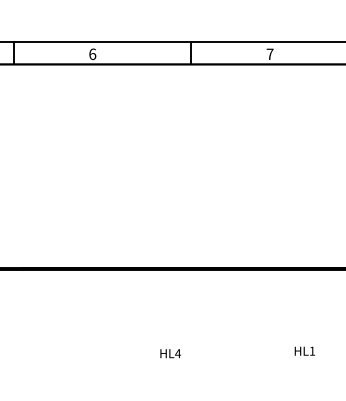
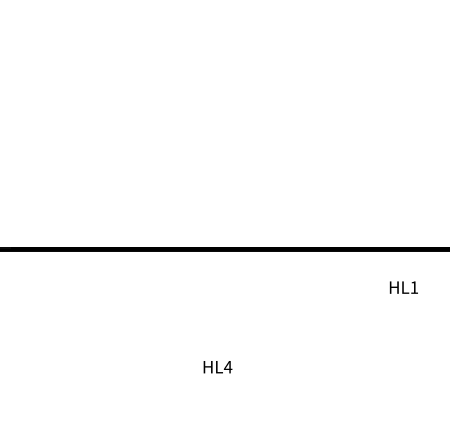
text: (304, 350) -> (403, 286), moved

